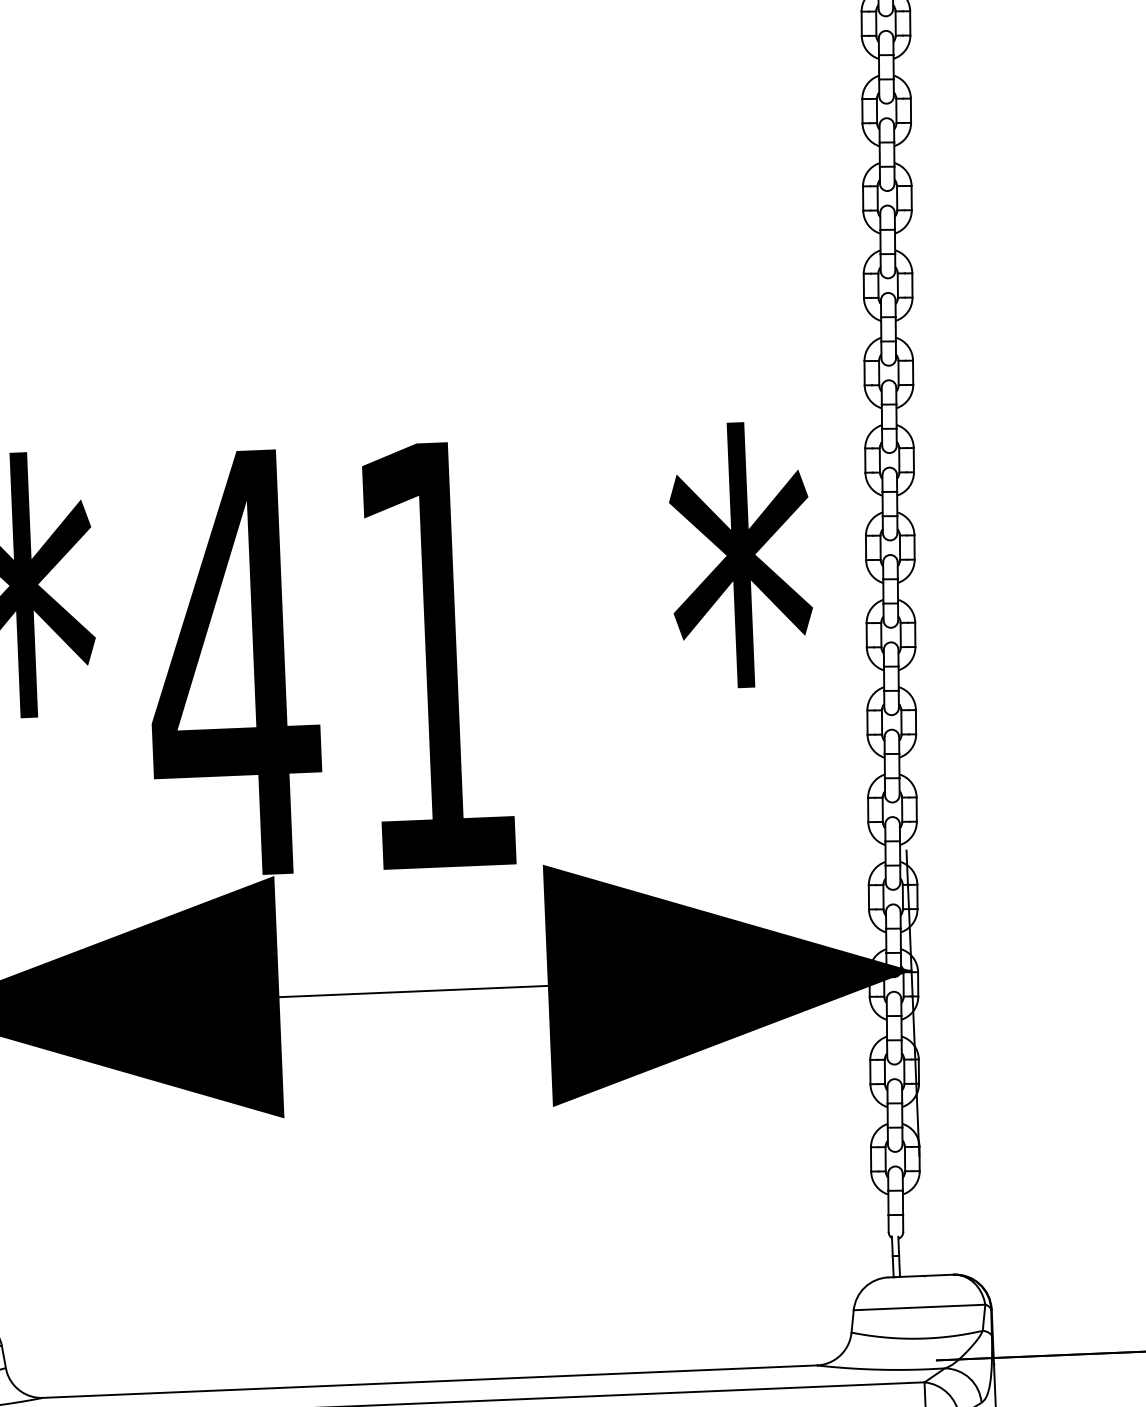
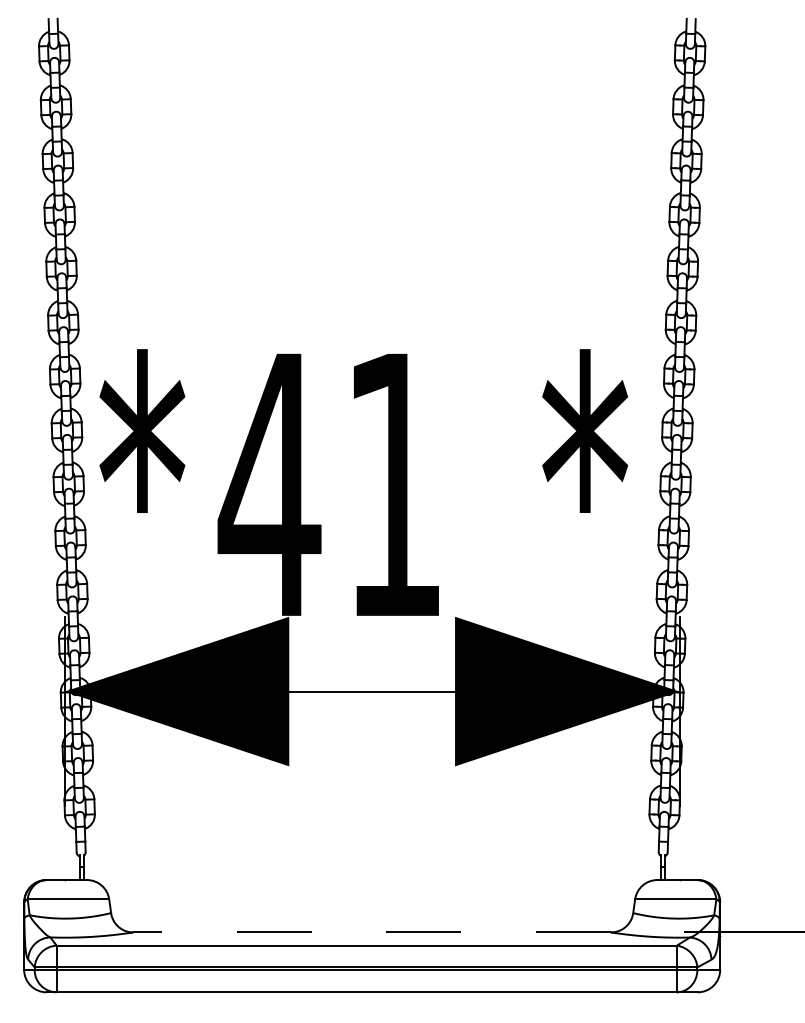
line: (430, 1381) -> (372, 932), solid -> dashed

